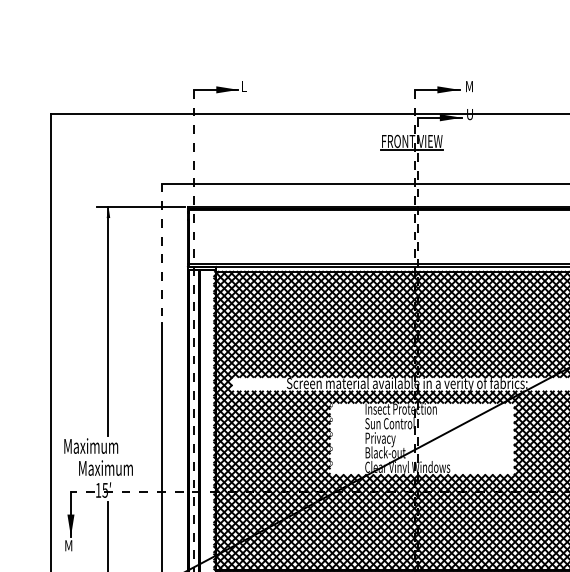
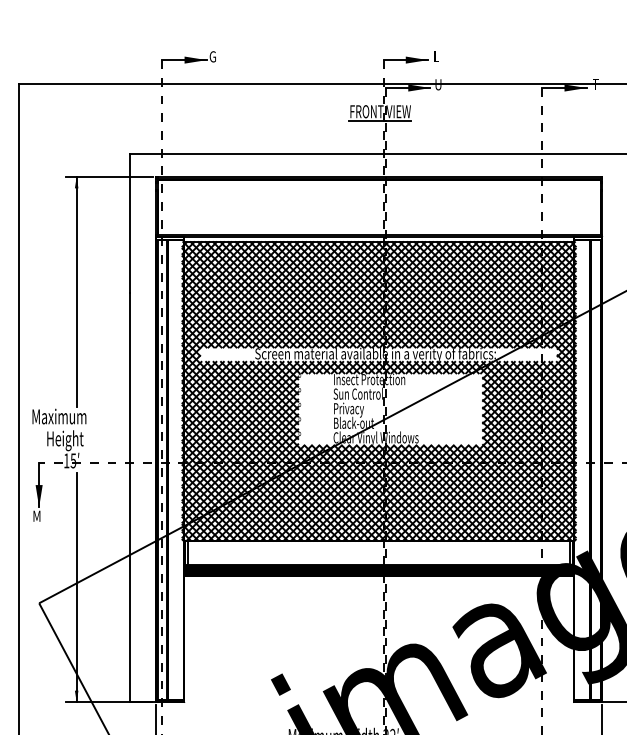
text: (244, 86) -> (212, 56), L -> G
text: (469, 86) -> (437, 56), M -> L
line: (161, 253) -> (129, 223), dashed -> solid
text: (106, 470) -> (74, 440), Maximum -> Height

